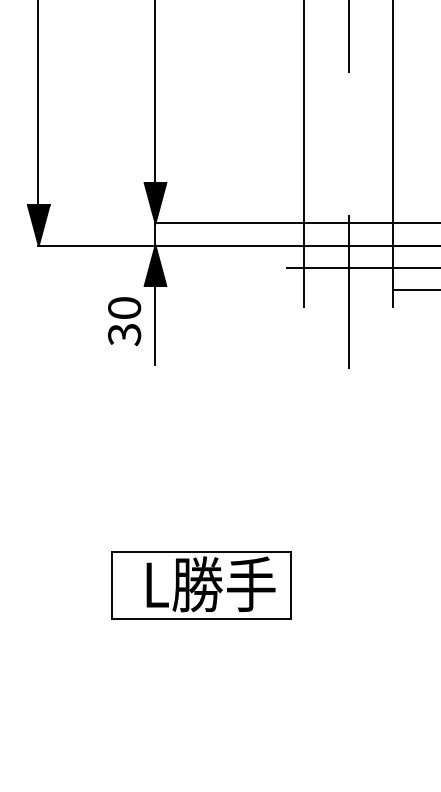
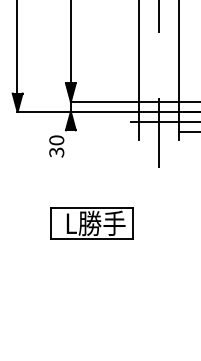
line: (154, 321) -> (70, 146), removed
part: (200, 584) -> (91, 223), moved

